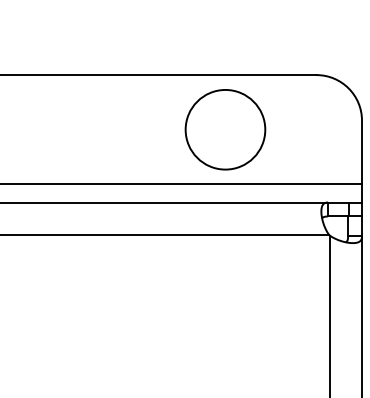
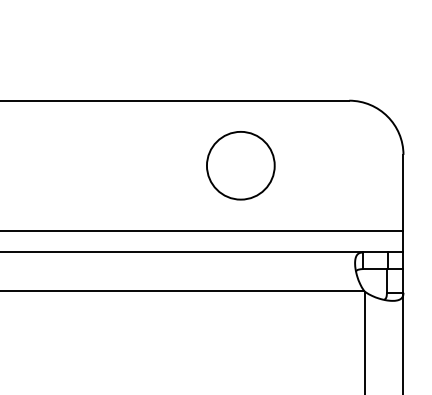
circle: (225, 129) -> (240, 165), size x0.71

